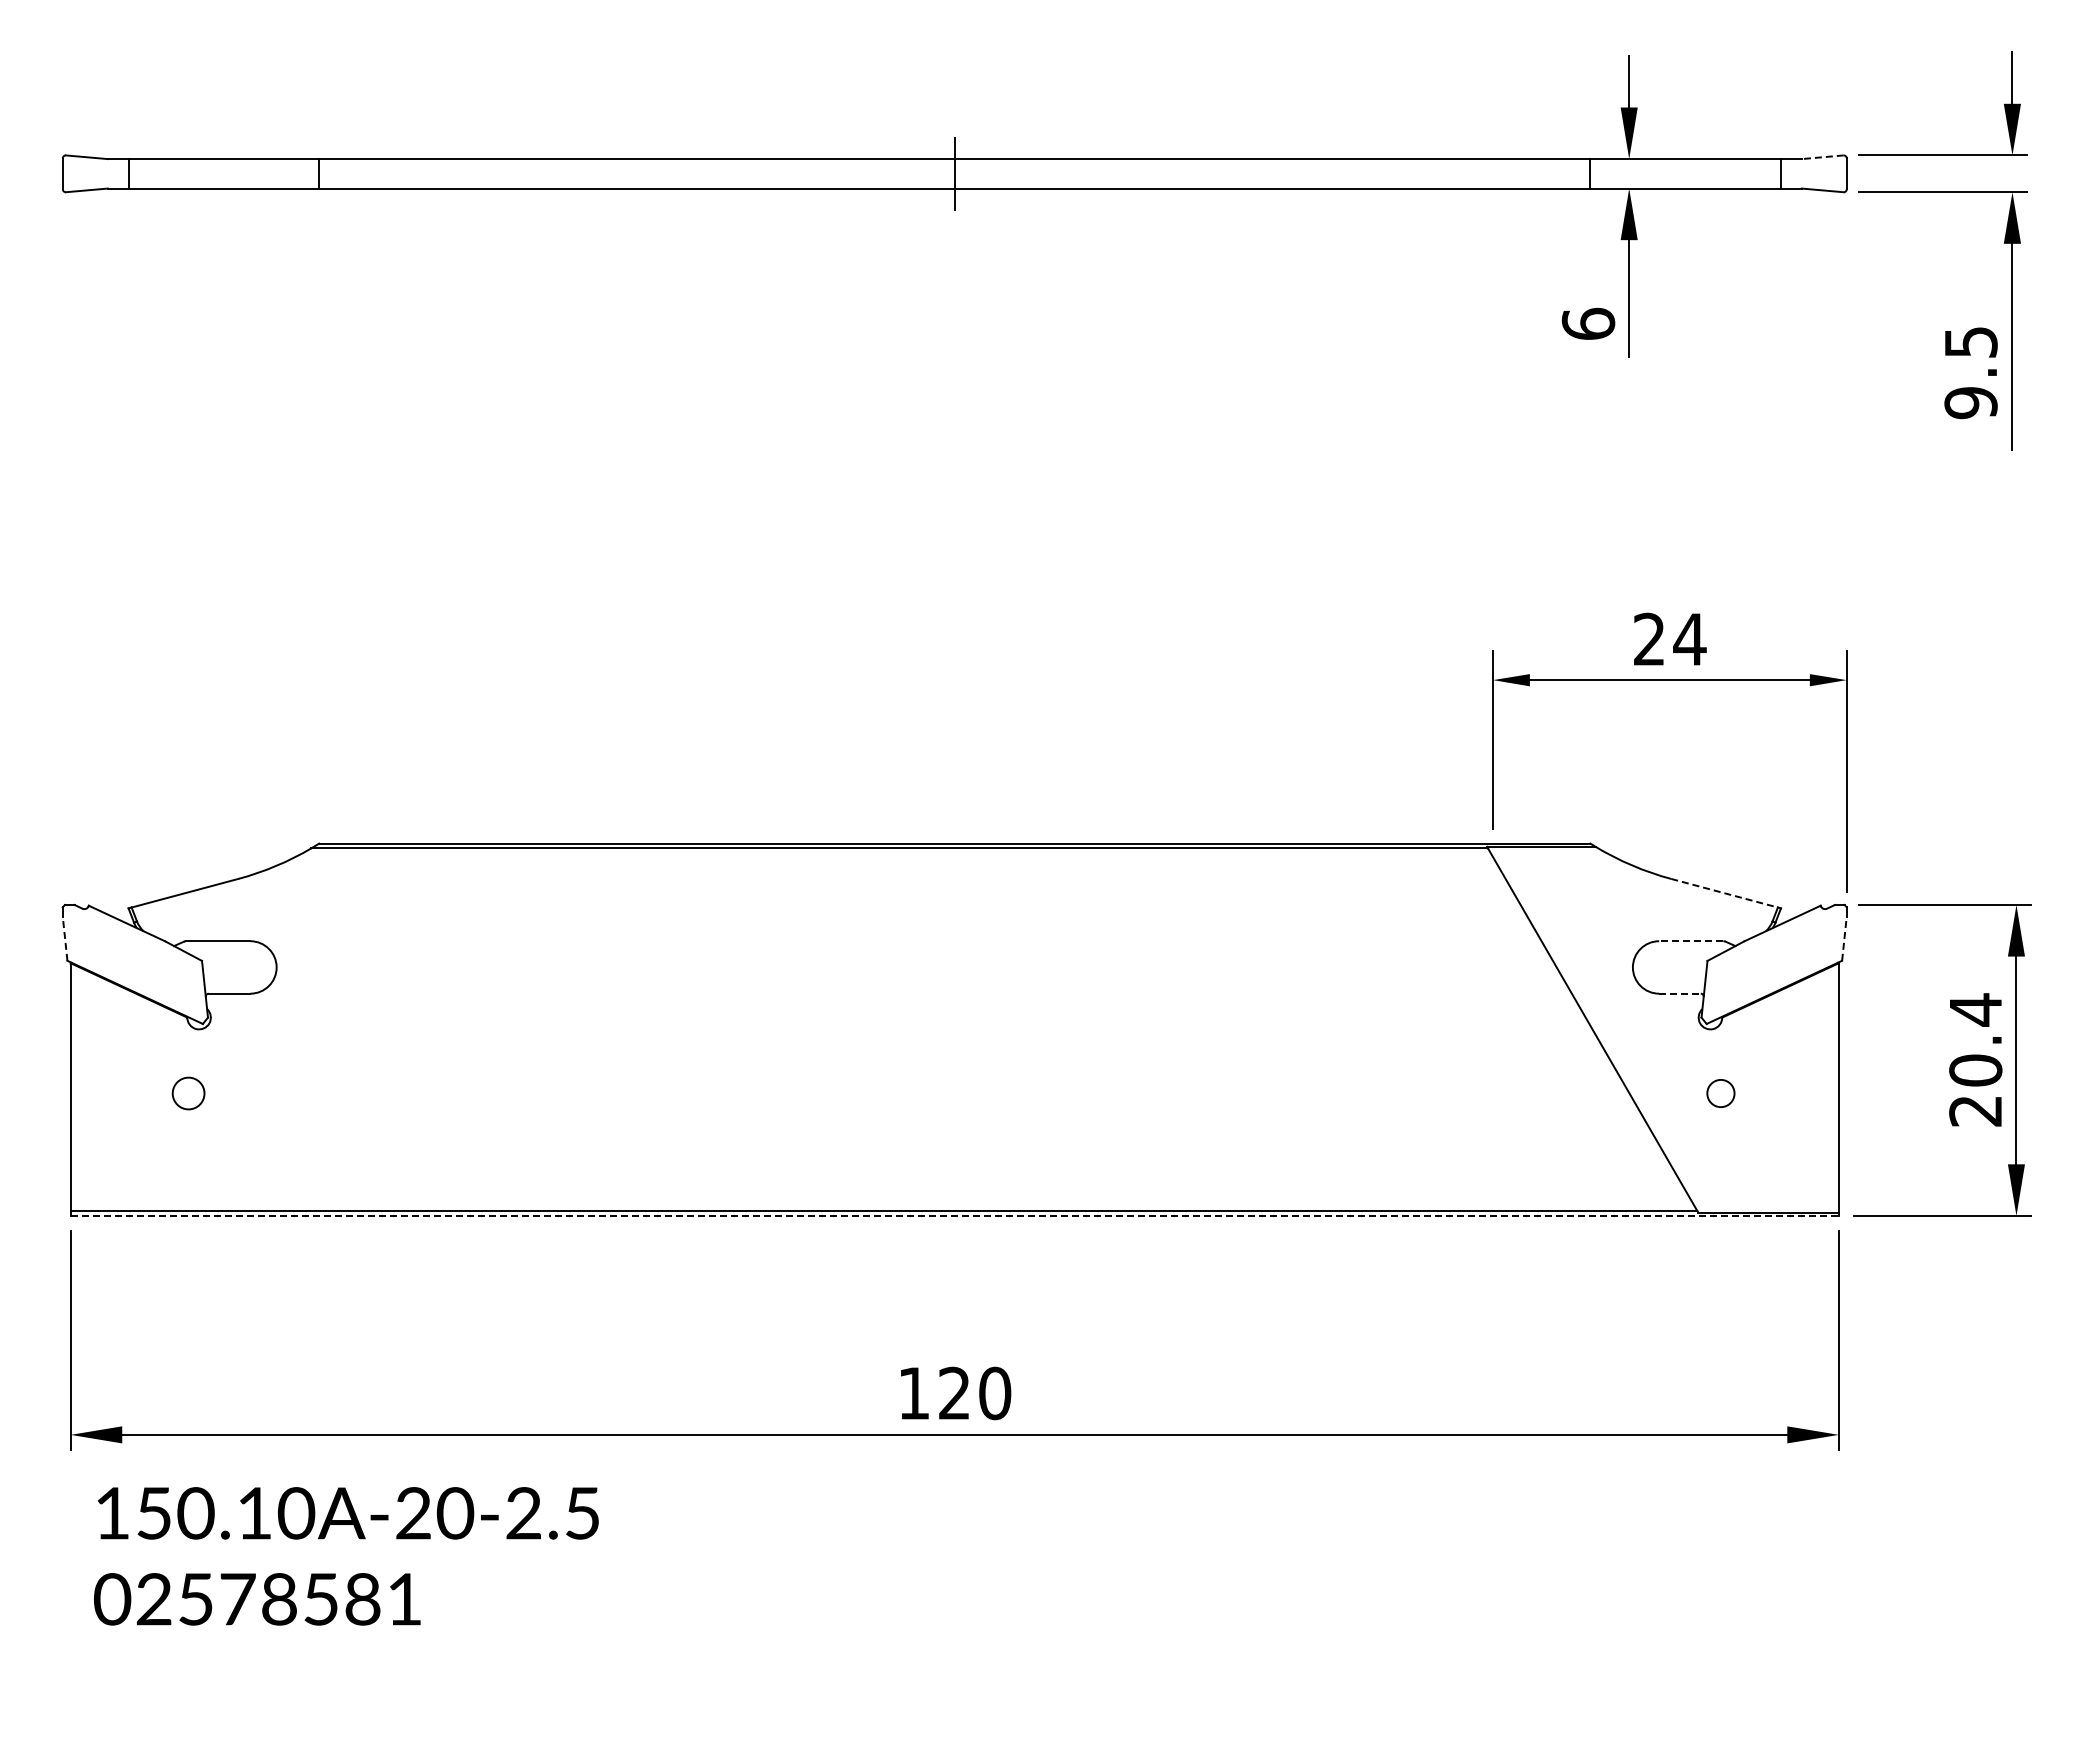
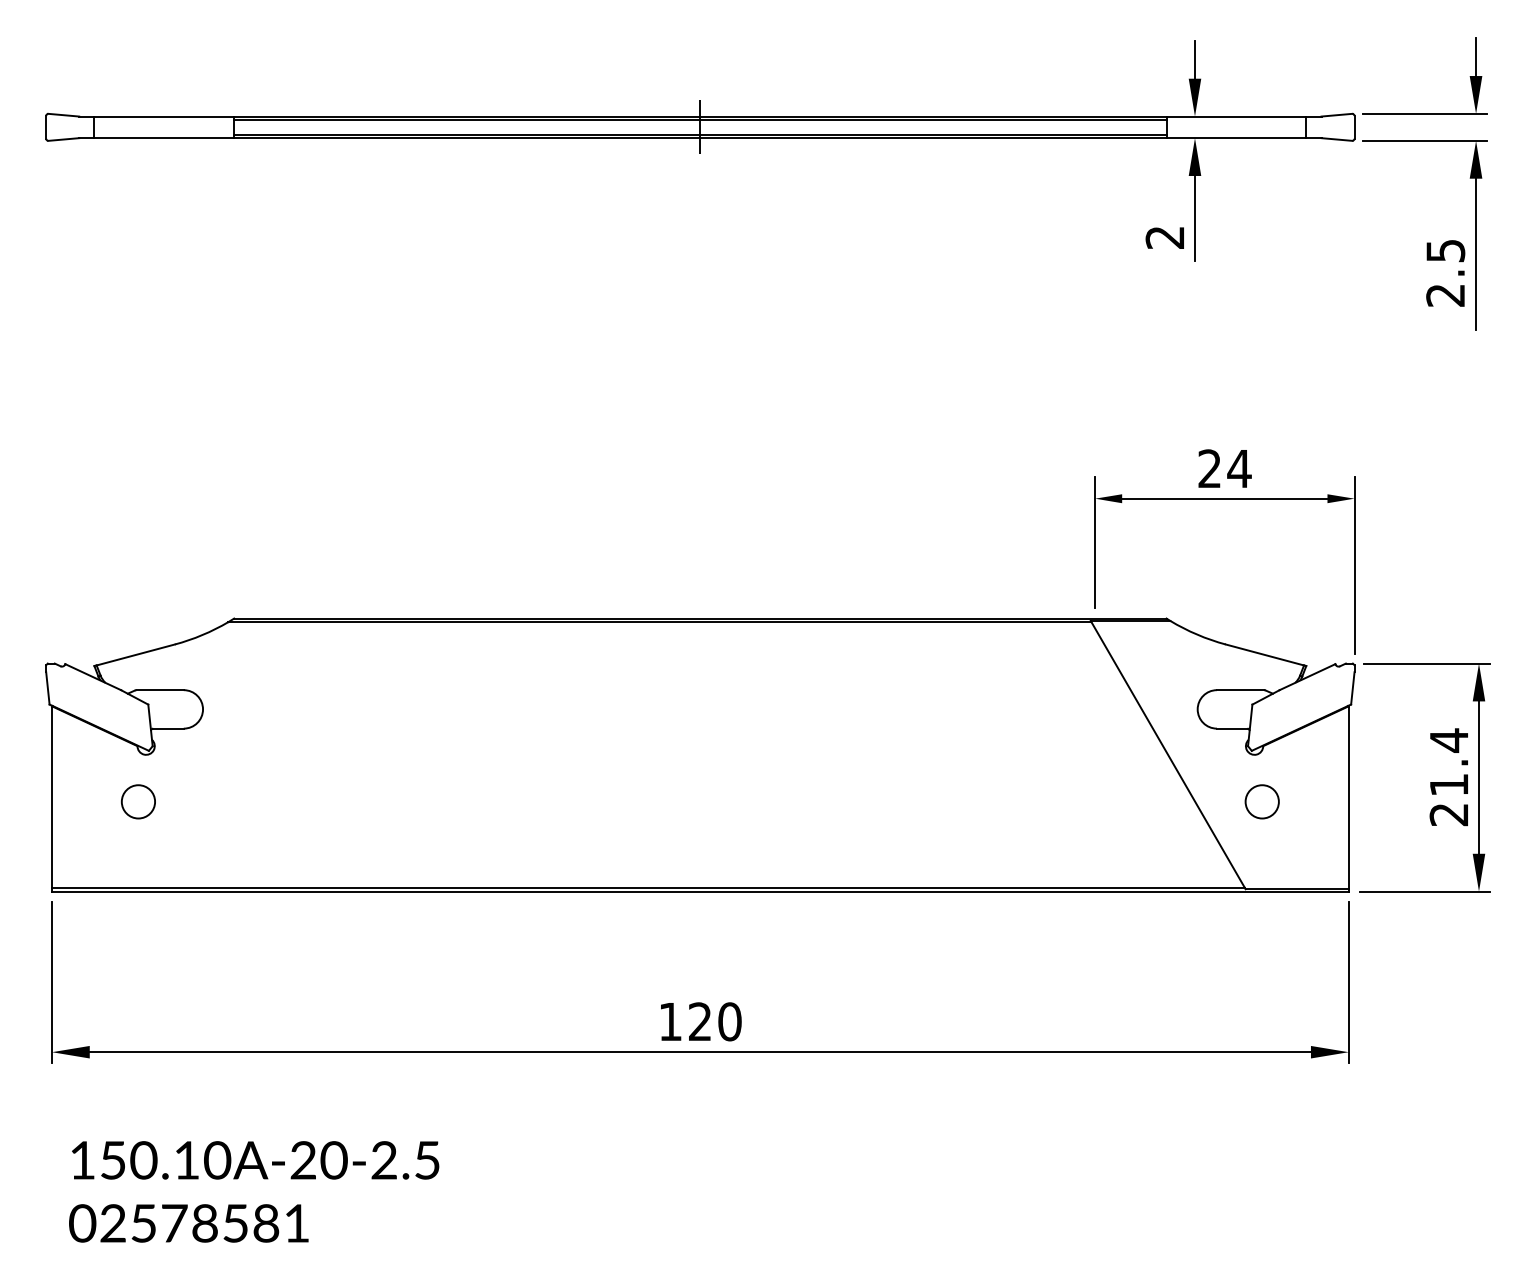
line: (1822, 157) -> (1336, 115), dashed -> solid
line: (954, 163) -> (700, 119), added
line: (954, 184) -> (700, 135), added
text: (1588, 323) -> (1165, 237), 6 -> 2
text: (1970, 403) -> (1445, 295), 9.5 -> 2.5
line: (1725, 893) -> (1265, 655), dashed -> solid
line: (65, 938) -> (48, 688), dashed -> solid
line: (1844, 938) -> (1352, 688), dashed -> solid
line: (1690, 941) -> (1239, 690), dashed -> solid
line: (1679, 993) -> (1231, 728), dashed -> solid
text: (1975, 1070) -> (1448, 784), 20.4 -> 21.4
circle: (188, 1093) -> (138, 801), size x1.43
circle: (1720, 1093) -> (1261, 801), size x1.67
line: (955, 1215) -> (700, 891), dashed -> solid
text: (346, 1556) -> (254, 1192), moved

